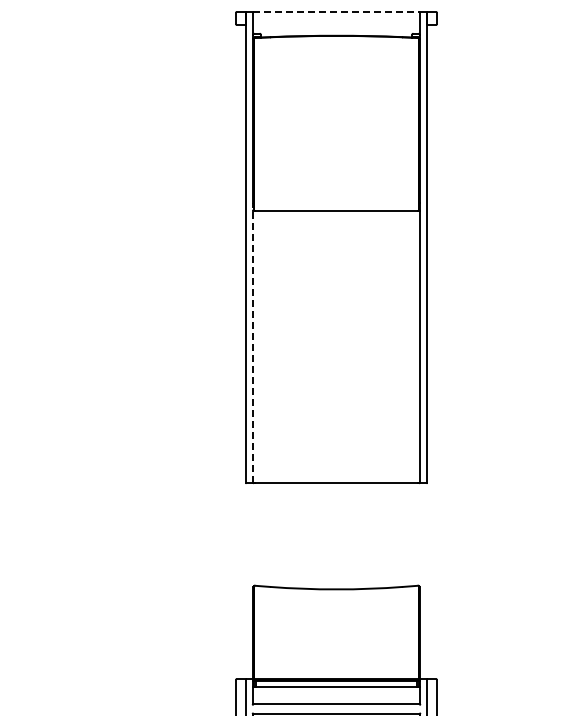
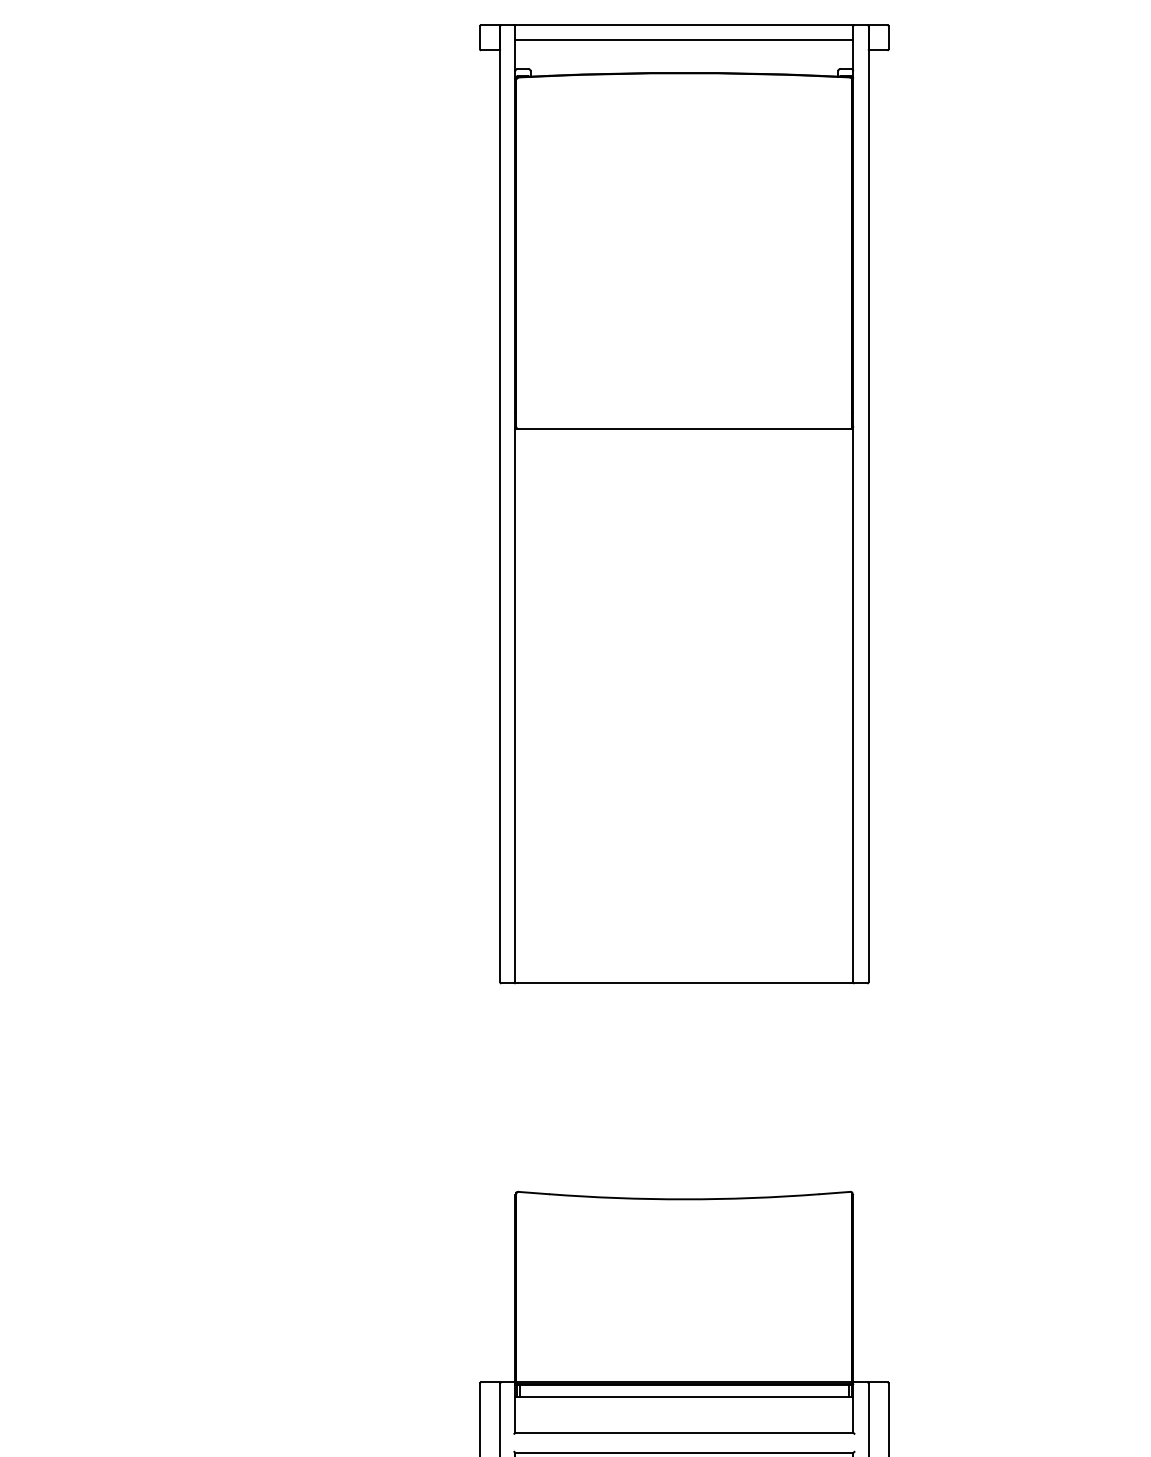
line: (336, 12) -> (684, 25), dashed -> solid
line: (336, 19) -> (684, 39), added
line: (253, 342) -> (515, 696), dashed -> solid

